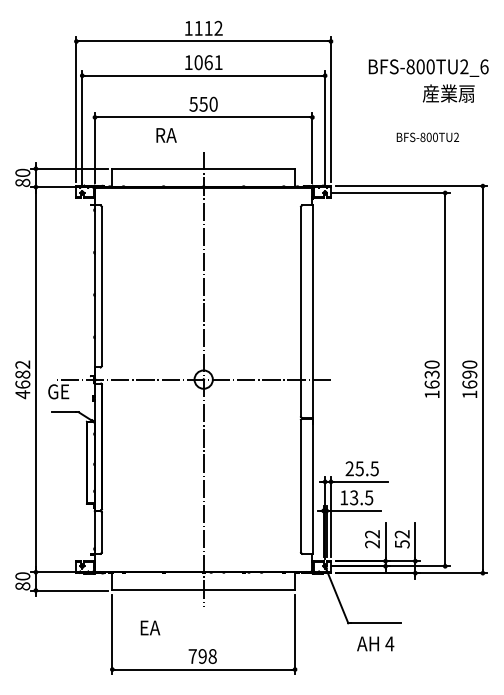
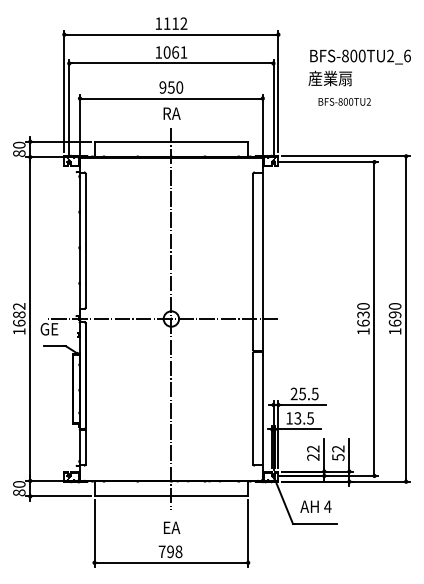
text: (448, 93) -> (330, 78), moved
text: (193, 103) -> (162, 86), 550 -> 950
text: (166, 135) -> (172, 113), moved
text: (427, 137) -> (344, 101), moved
text: (22, 394) -> (19, 331), 4682 -> 1682
text: (150, 627) -> (172, 527), moved
text: (375, 643) -> (315, 506), moved

